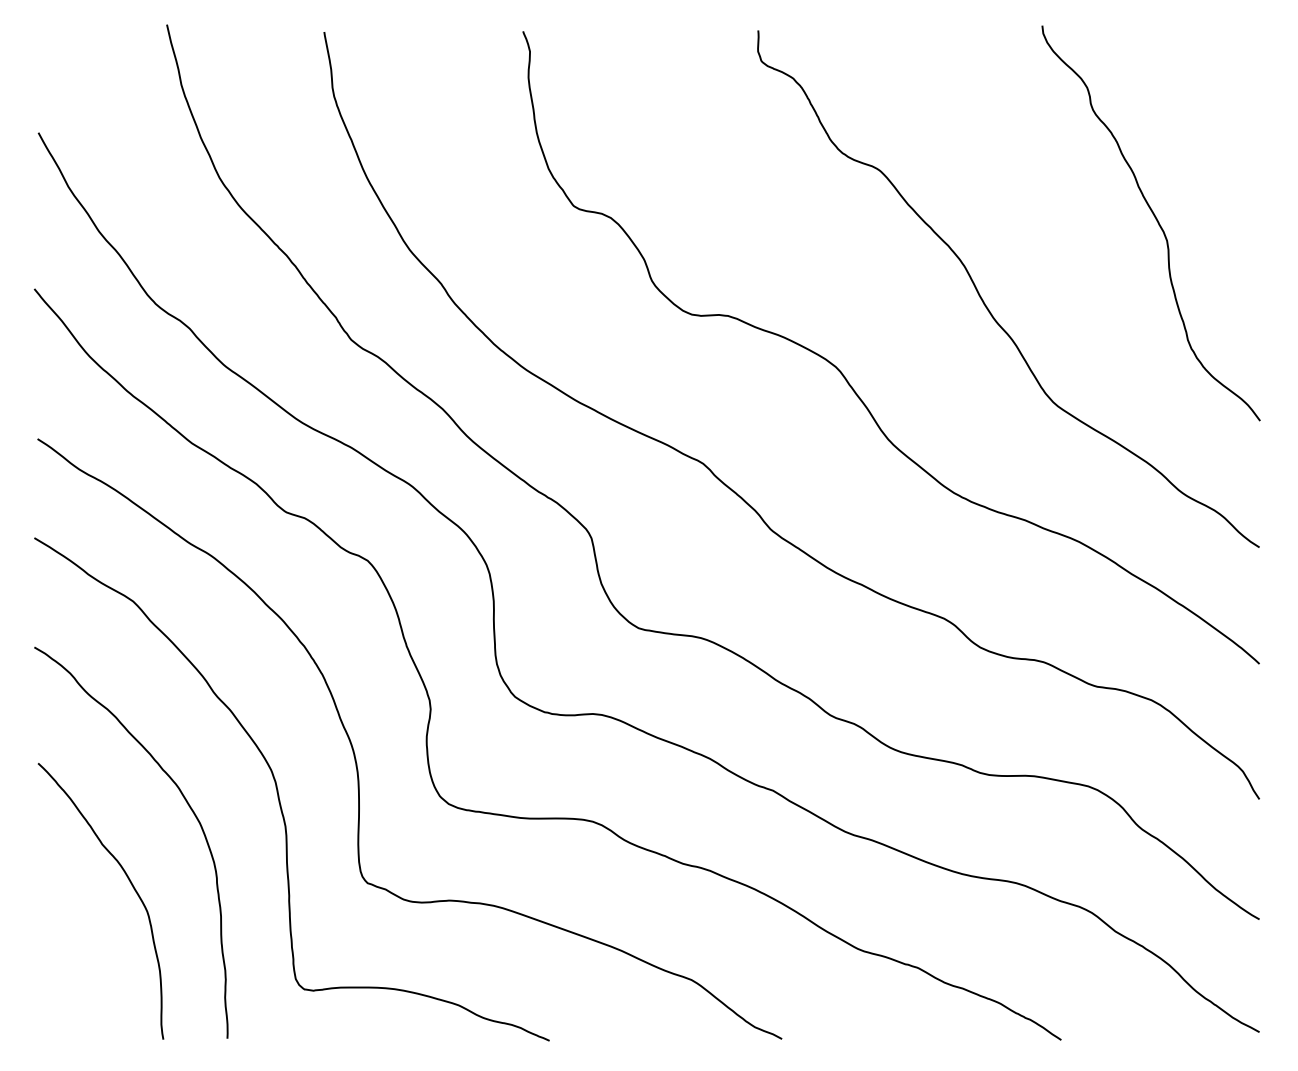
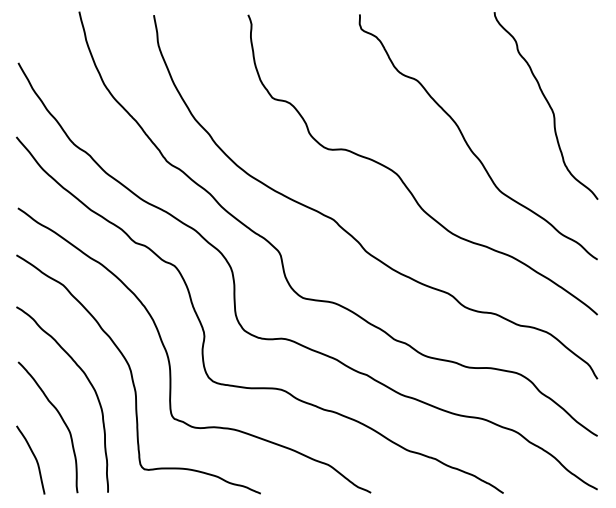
curve: (72, 966) -> (34, 458), added

